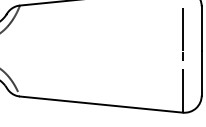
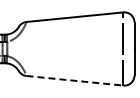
line: (100, 104) -> (74, 80), solid -> dashed

